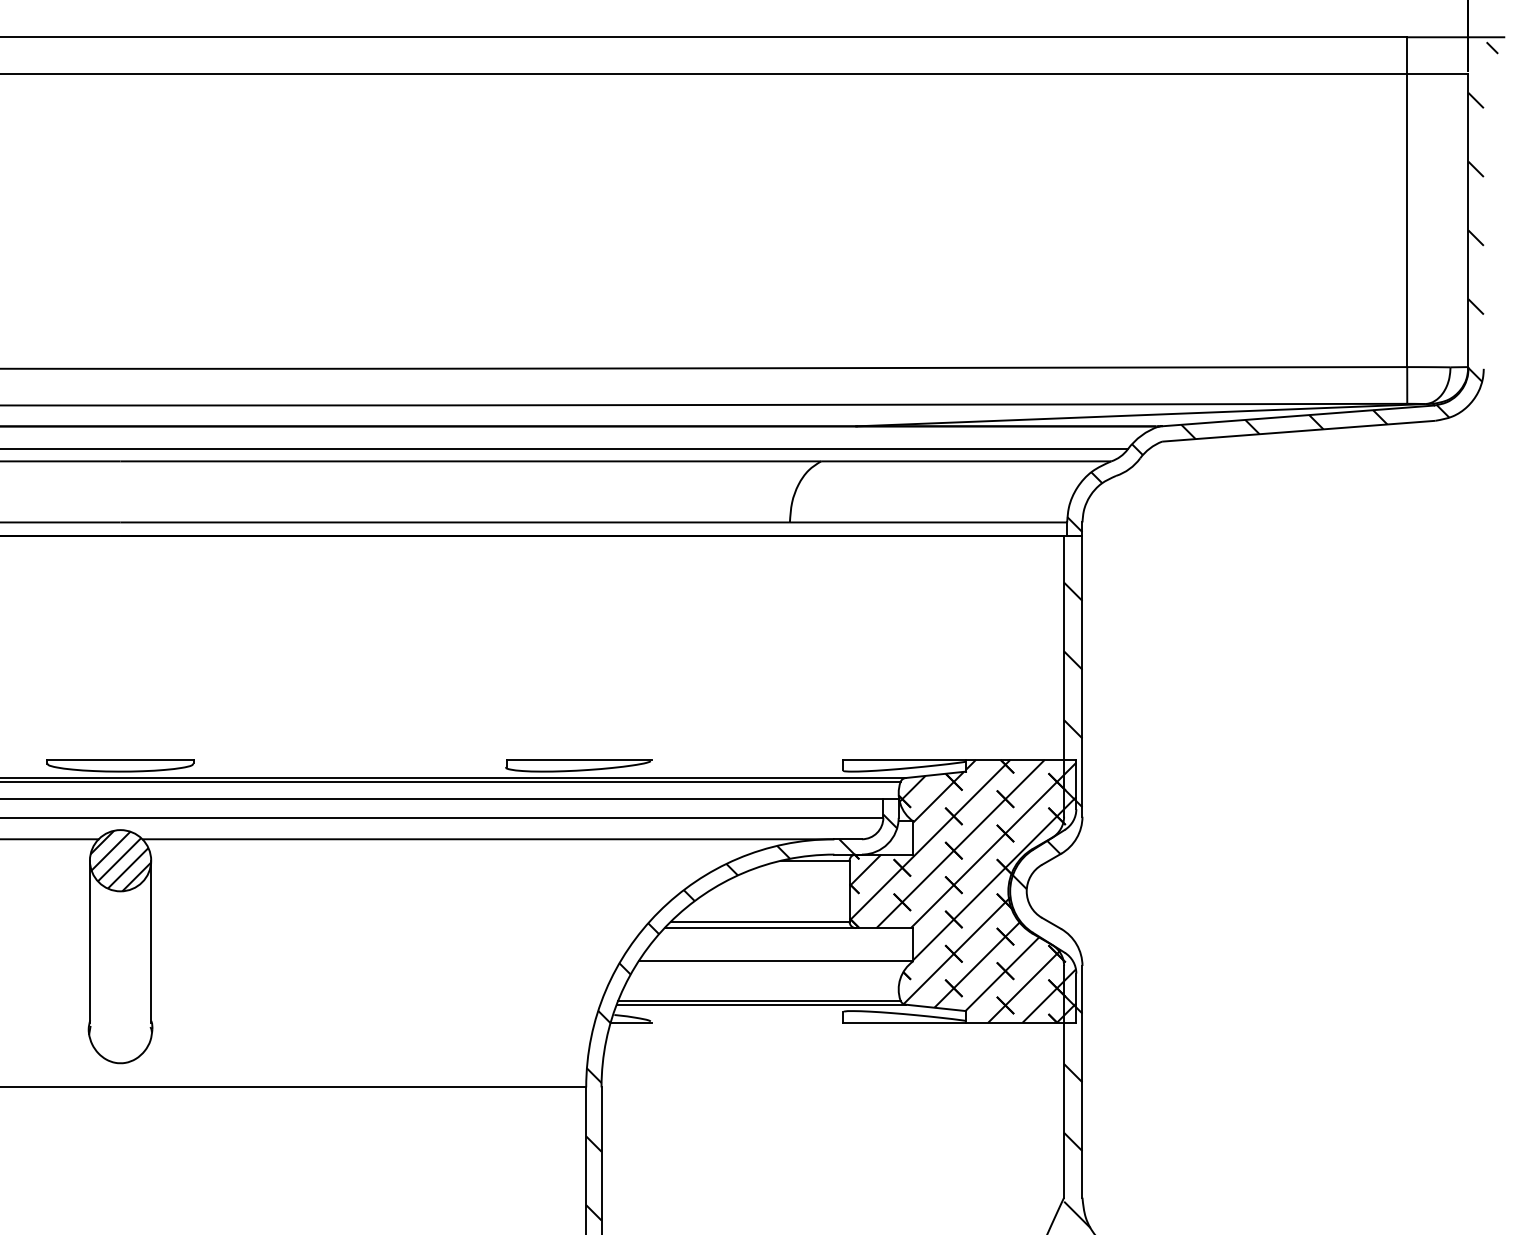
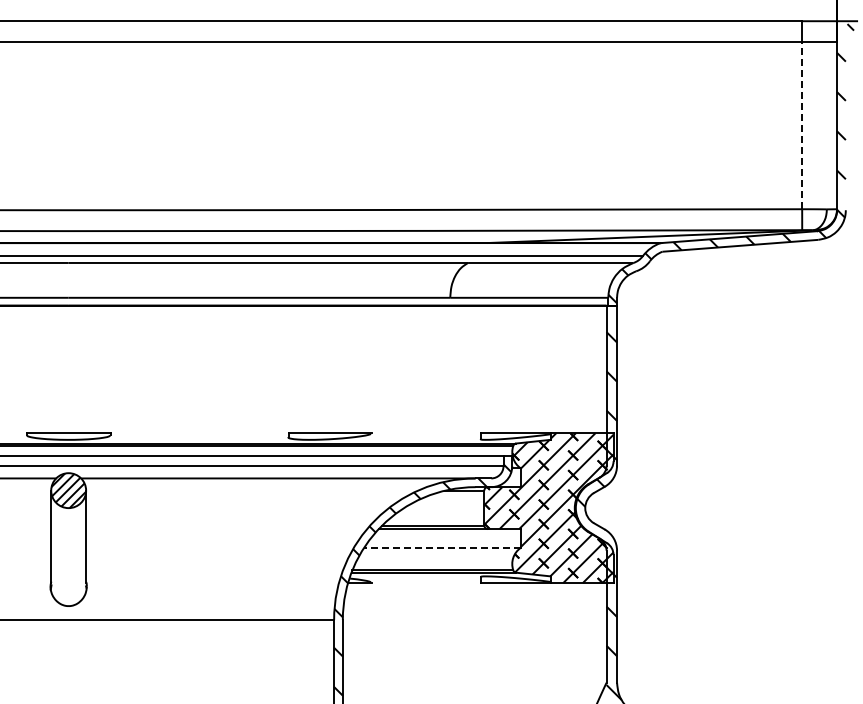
line: (1407, 220) -> (802, 125), solid -> dashed
line: (774, 960) -> (441, 547), solid -> dashed

